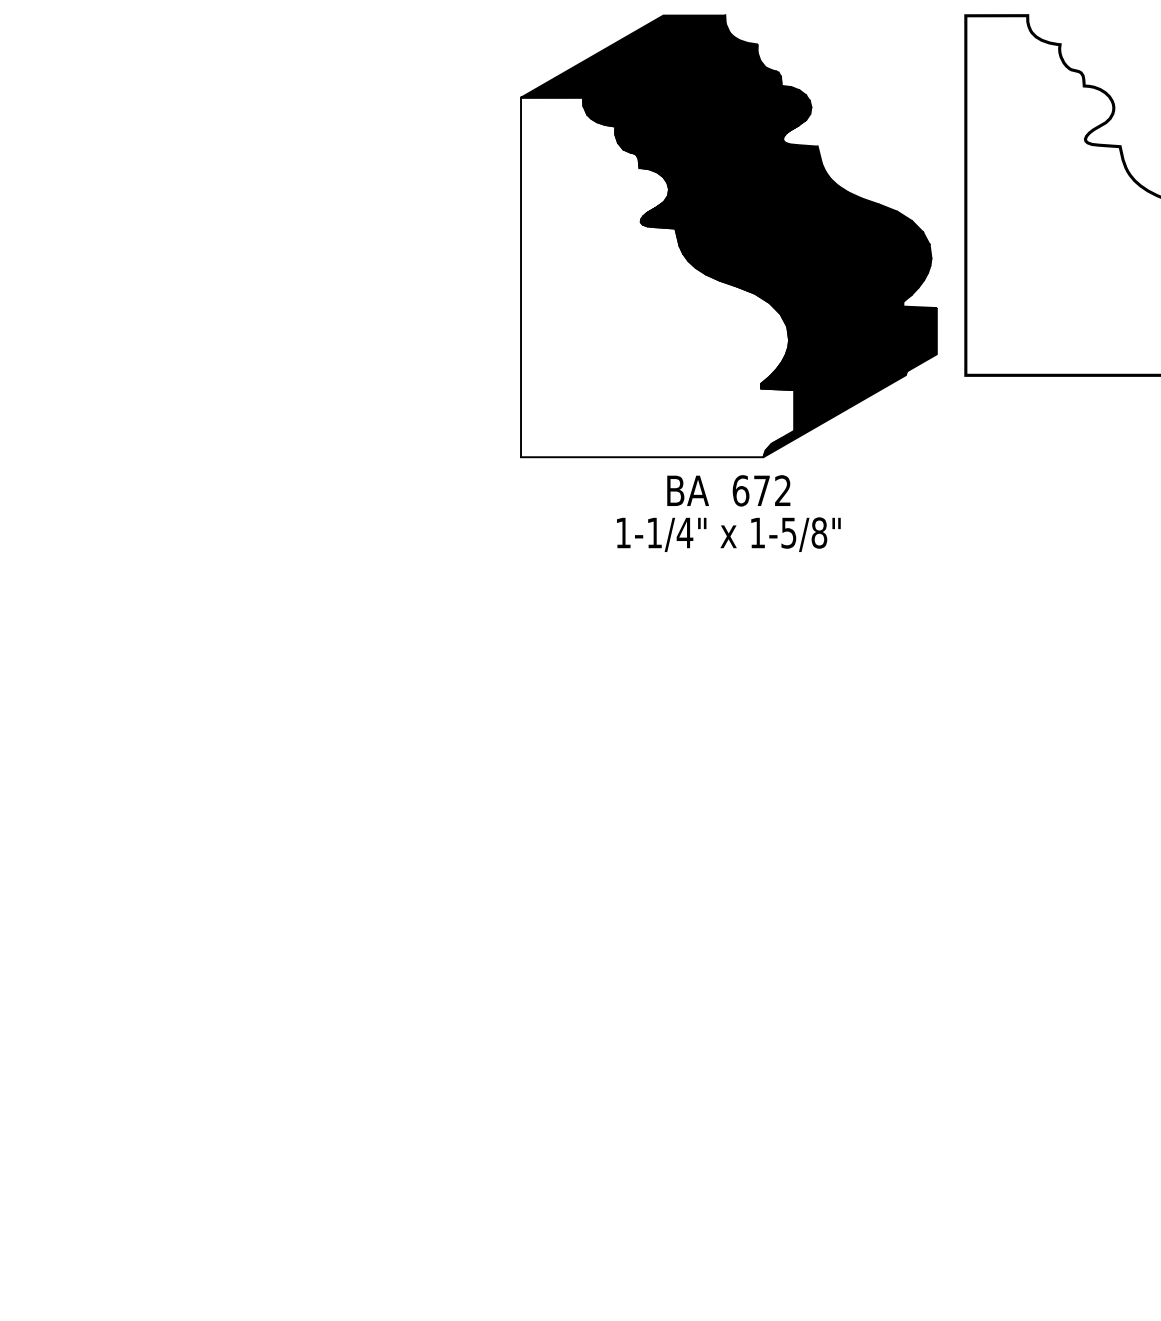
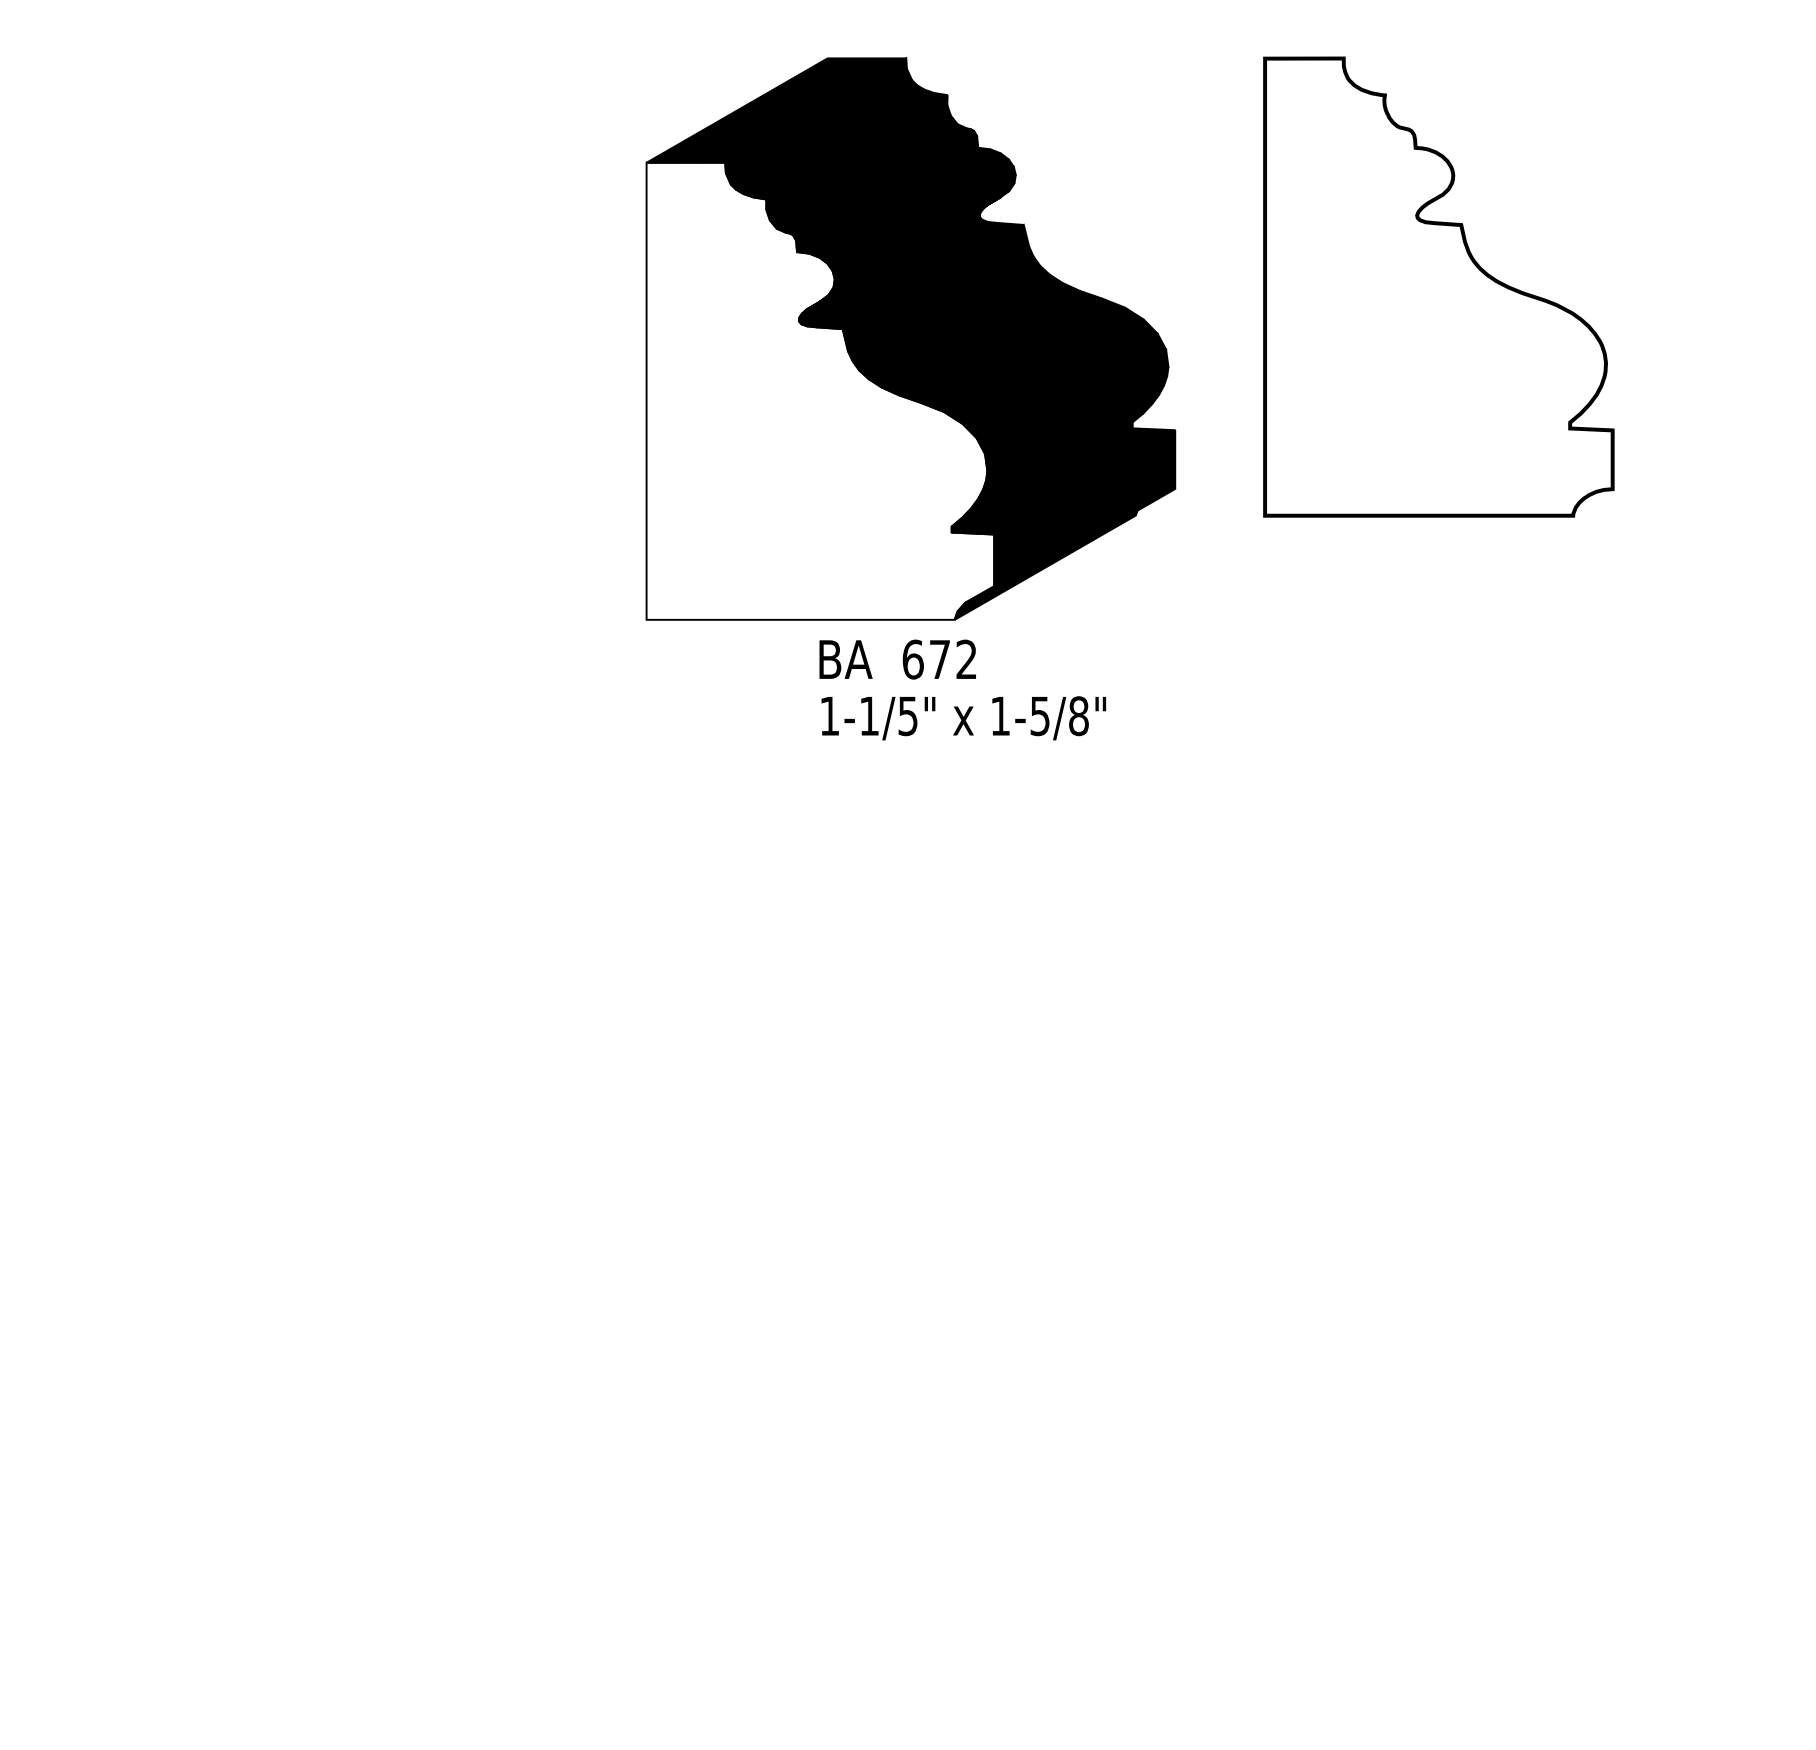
part: (728, 235) -> (910, 338), moved
text: (728, 490) -> (897, 659), moved
text: (684, 533) -> (907, 716), 1-1/4" -> 1-1/5"

